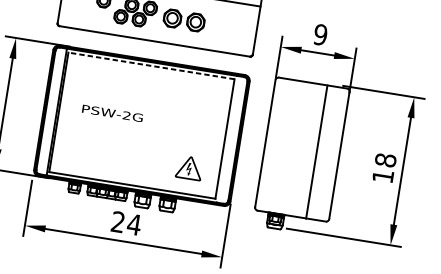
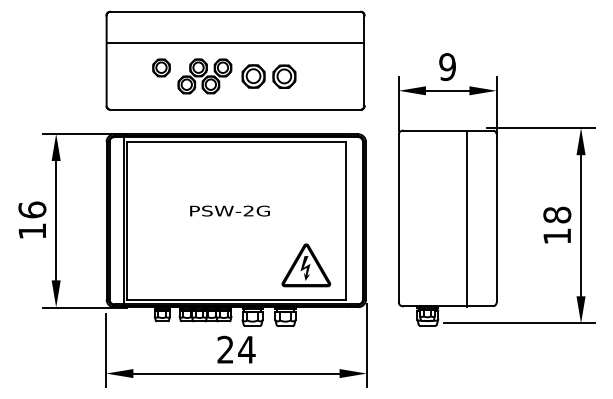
line: (151, 65) -> (236, 141), dashed -> solid
text: (112, 112) -> (229, 210), moved
part: (189, 168) -> (306, 265), size x1.43

